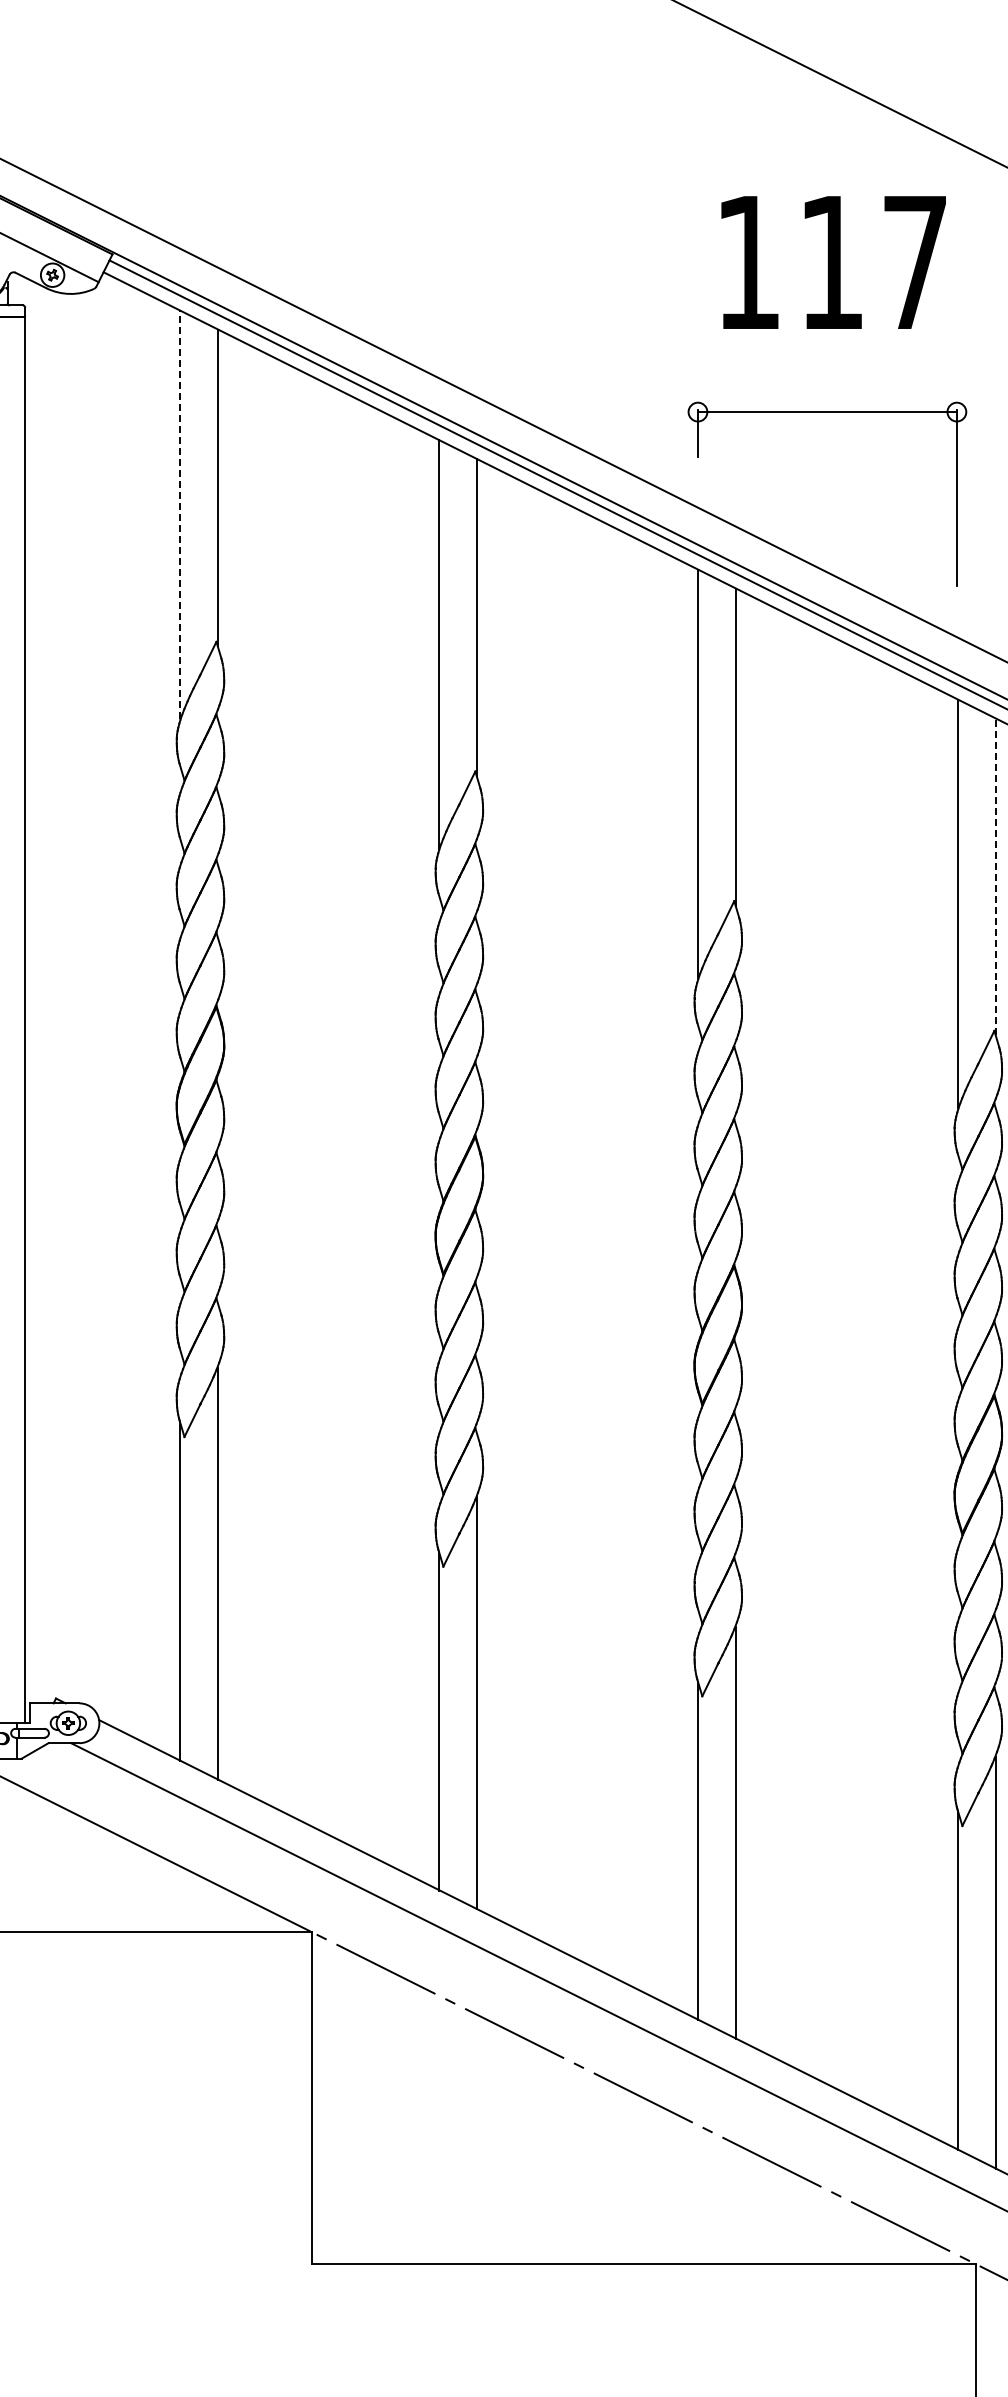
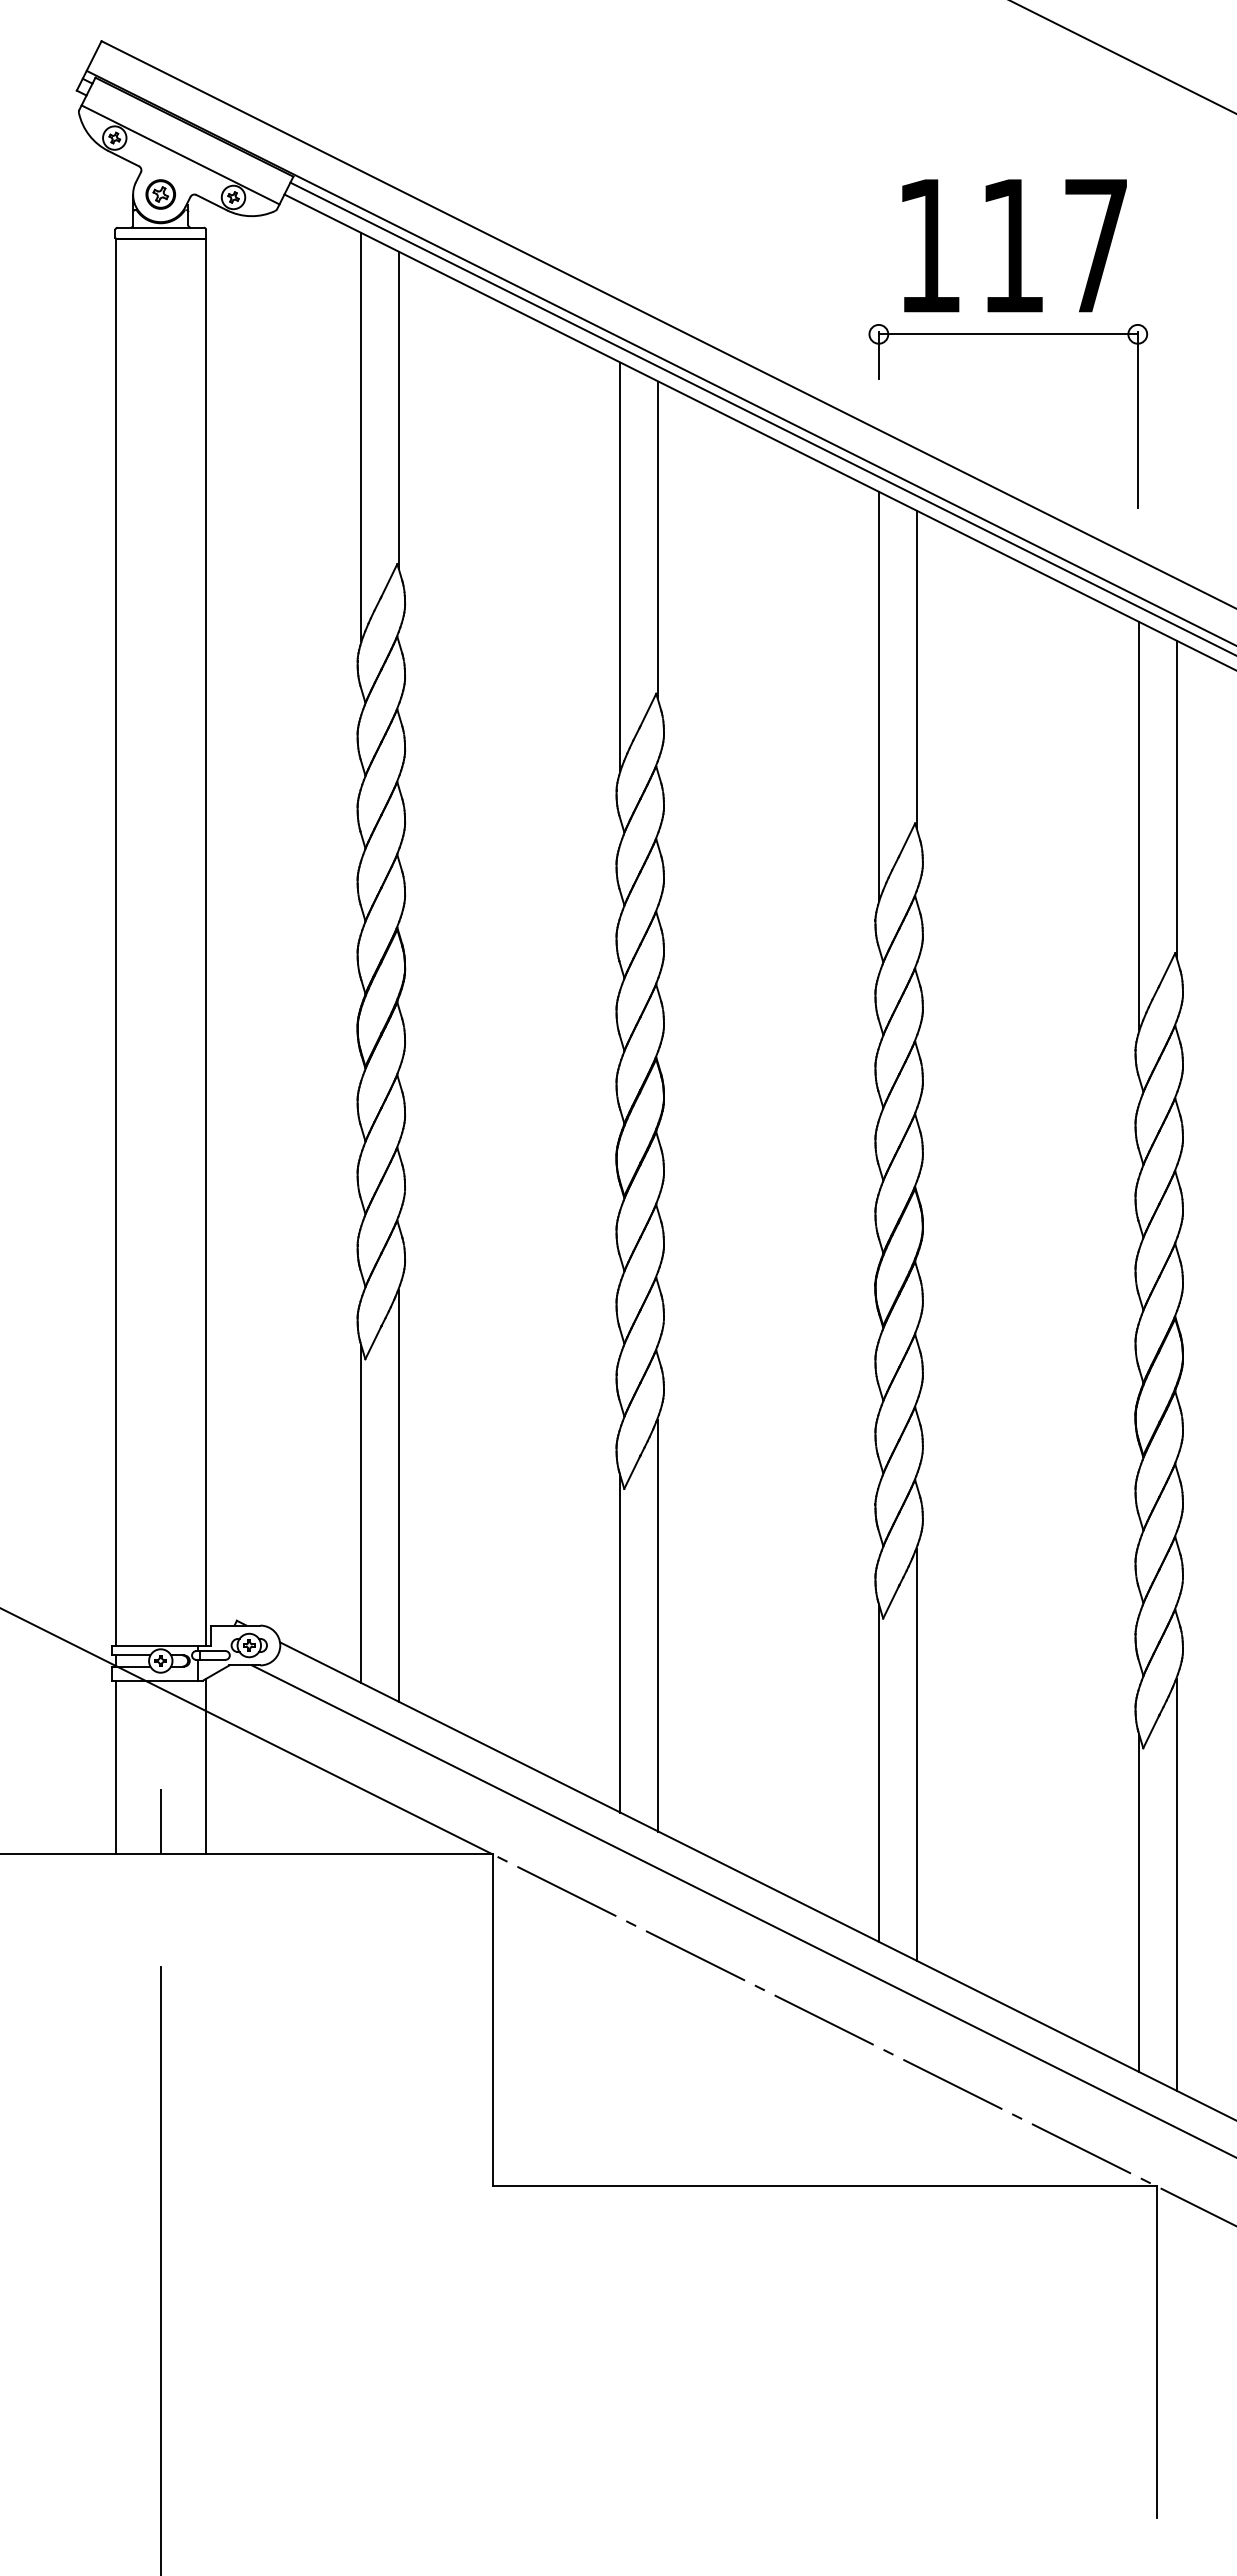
text: (833, 262) -> (1014, 245), moved
line: (180, 514) -> (361, 436), dashed -> solid
line: (995, 876) -> (1176, 798), dashed -> solid
line: (24, 1844) -> (205, 1766), added

